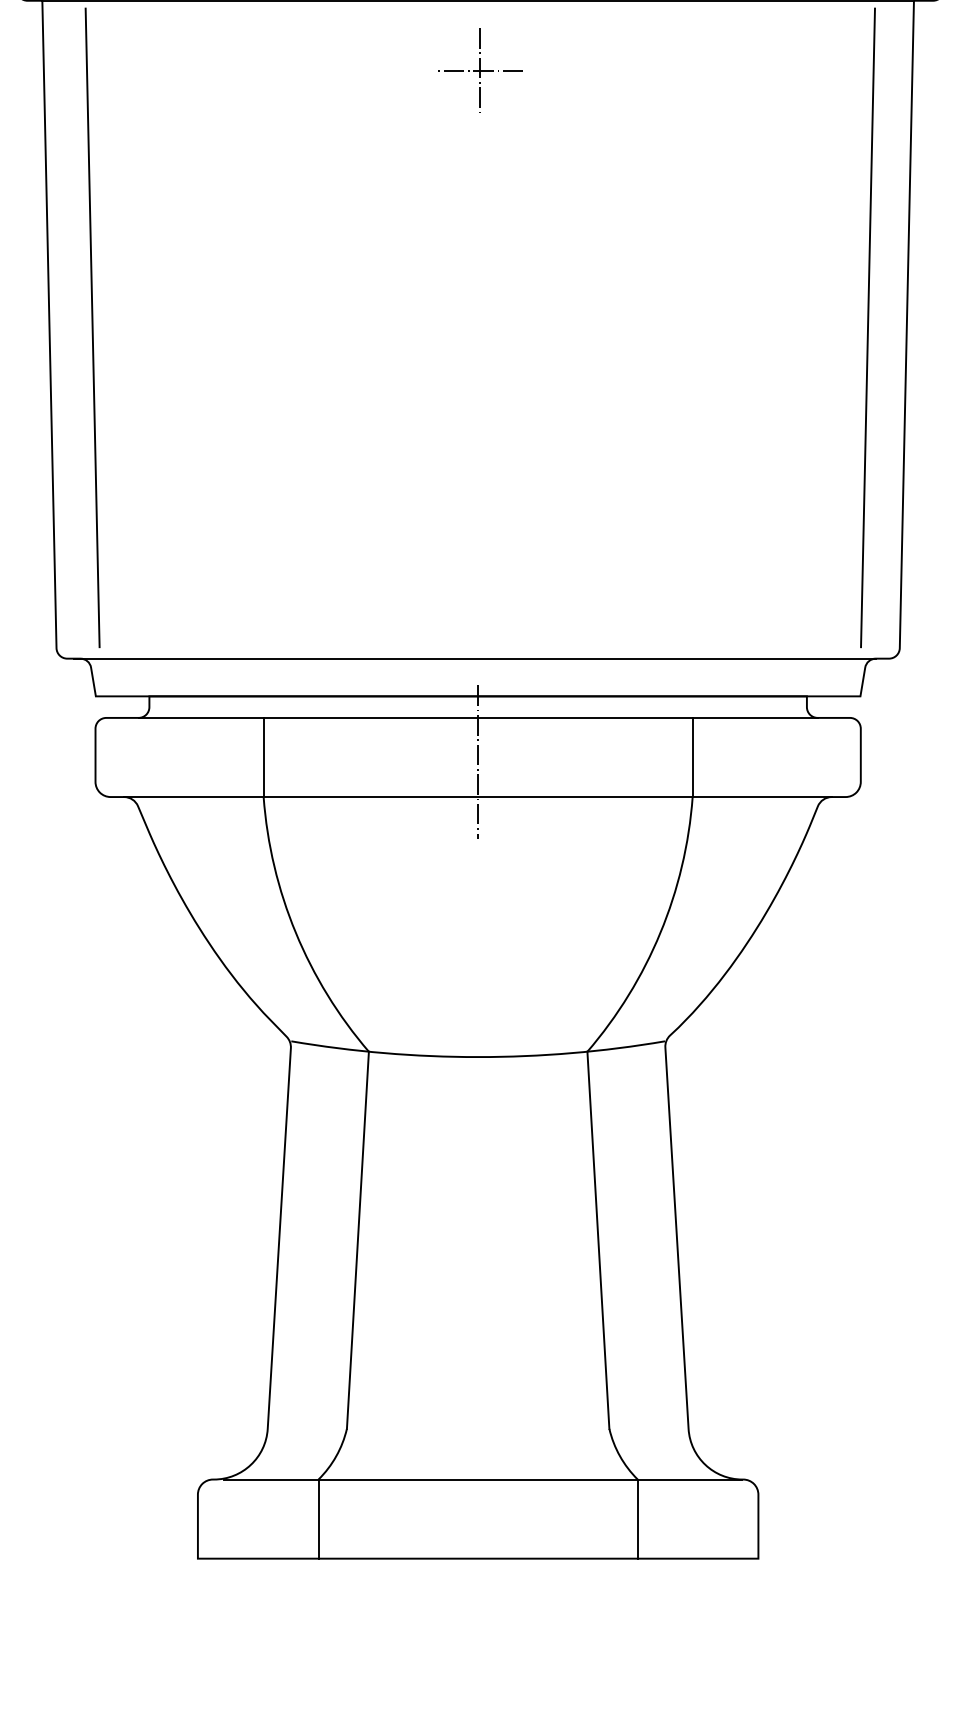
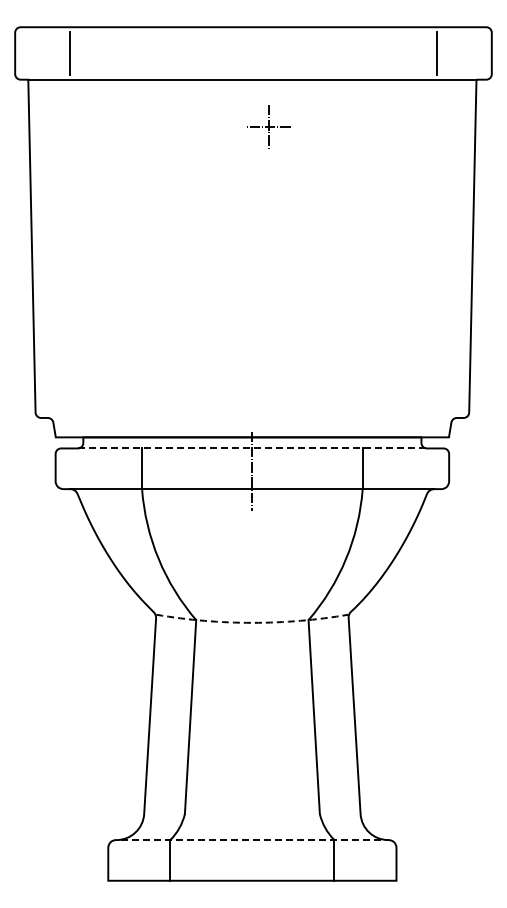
part: (480, 70) -> (268, 126), moved
line: (91, 327) -> (53, 247), removed
line: (867, 327) -> (452, 247), removed
line: (474, 657) -> (250, 417), removed
line: (478, 718) -> (252, 448), solid -> dashed
arc: (478, 1056) -> (252, 622), solid -> dashed
line: (484, 1480) -> (255, 840), solid -> dashed

